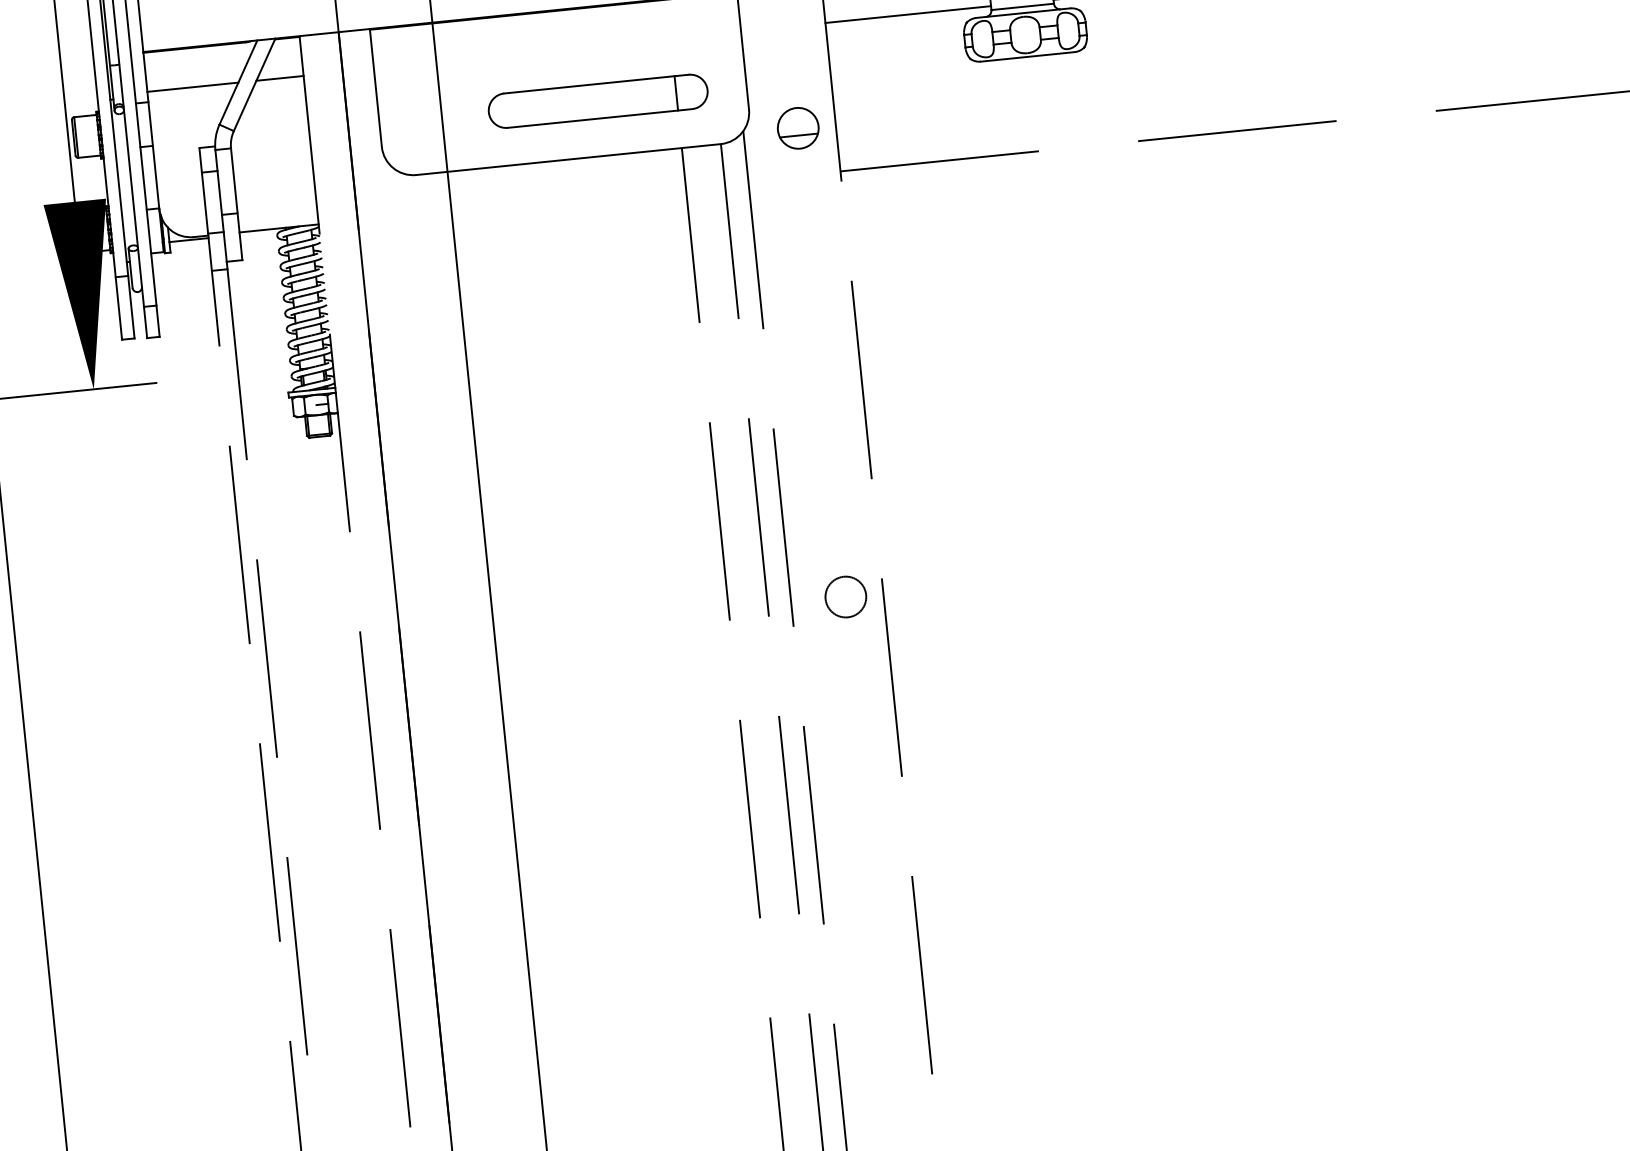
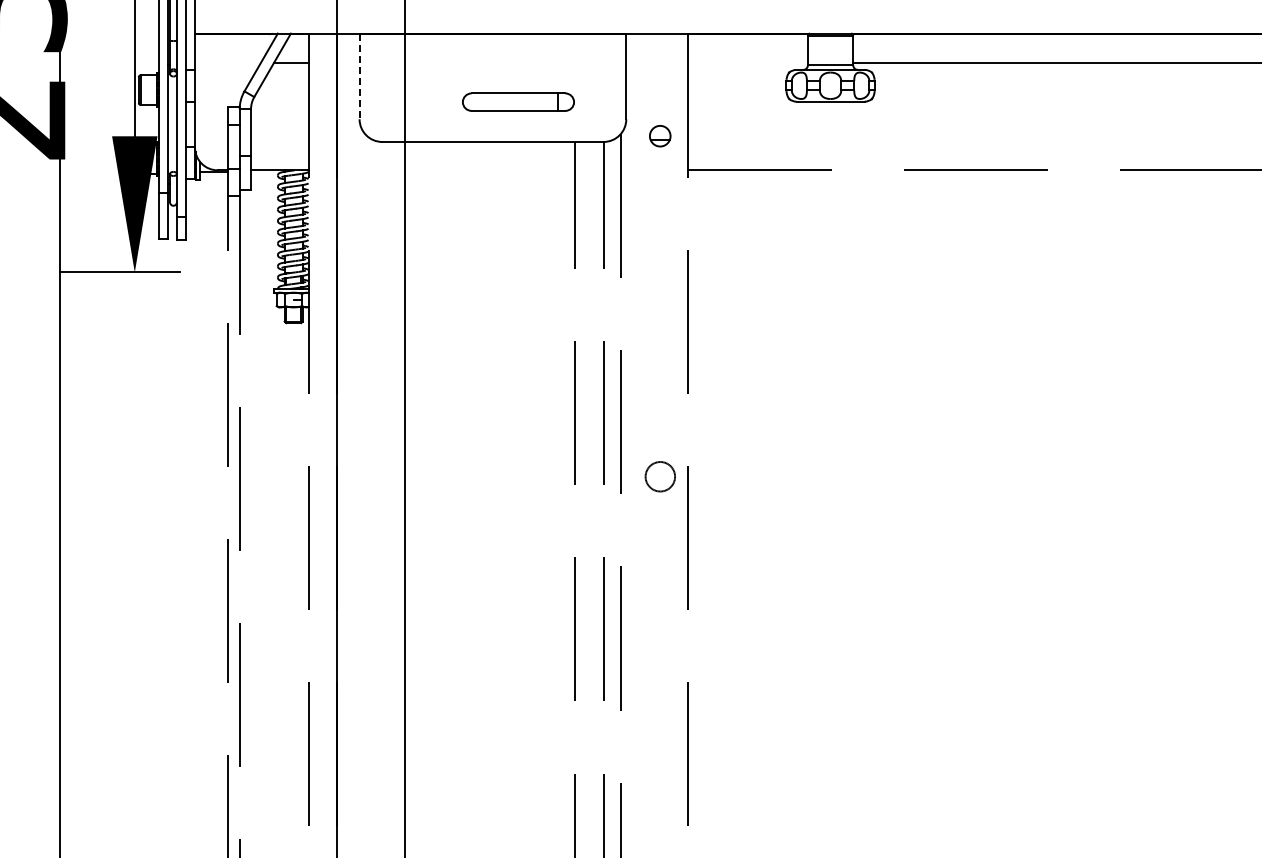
line: (907, 14) -> (747, 62), removed
line: (193, 87) -> (228, 62), removed
line: (375, 88) -> (359, 76), solid -> dashed
part: (598, 100) -> (518, 101), size x0.7
part: (796, 127) -> (659, 135), size x0.7

